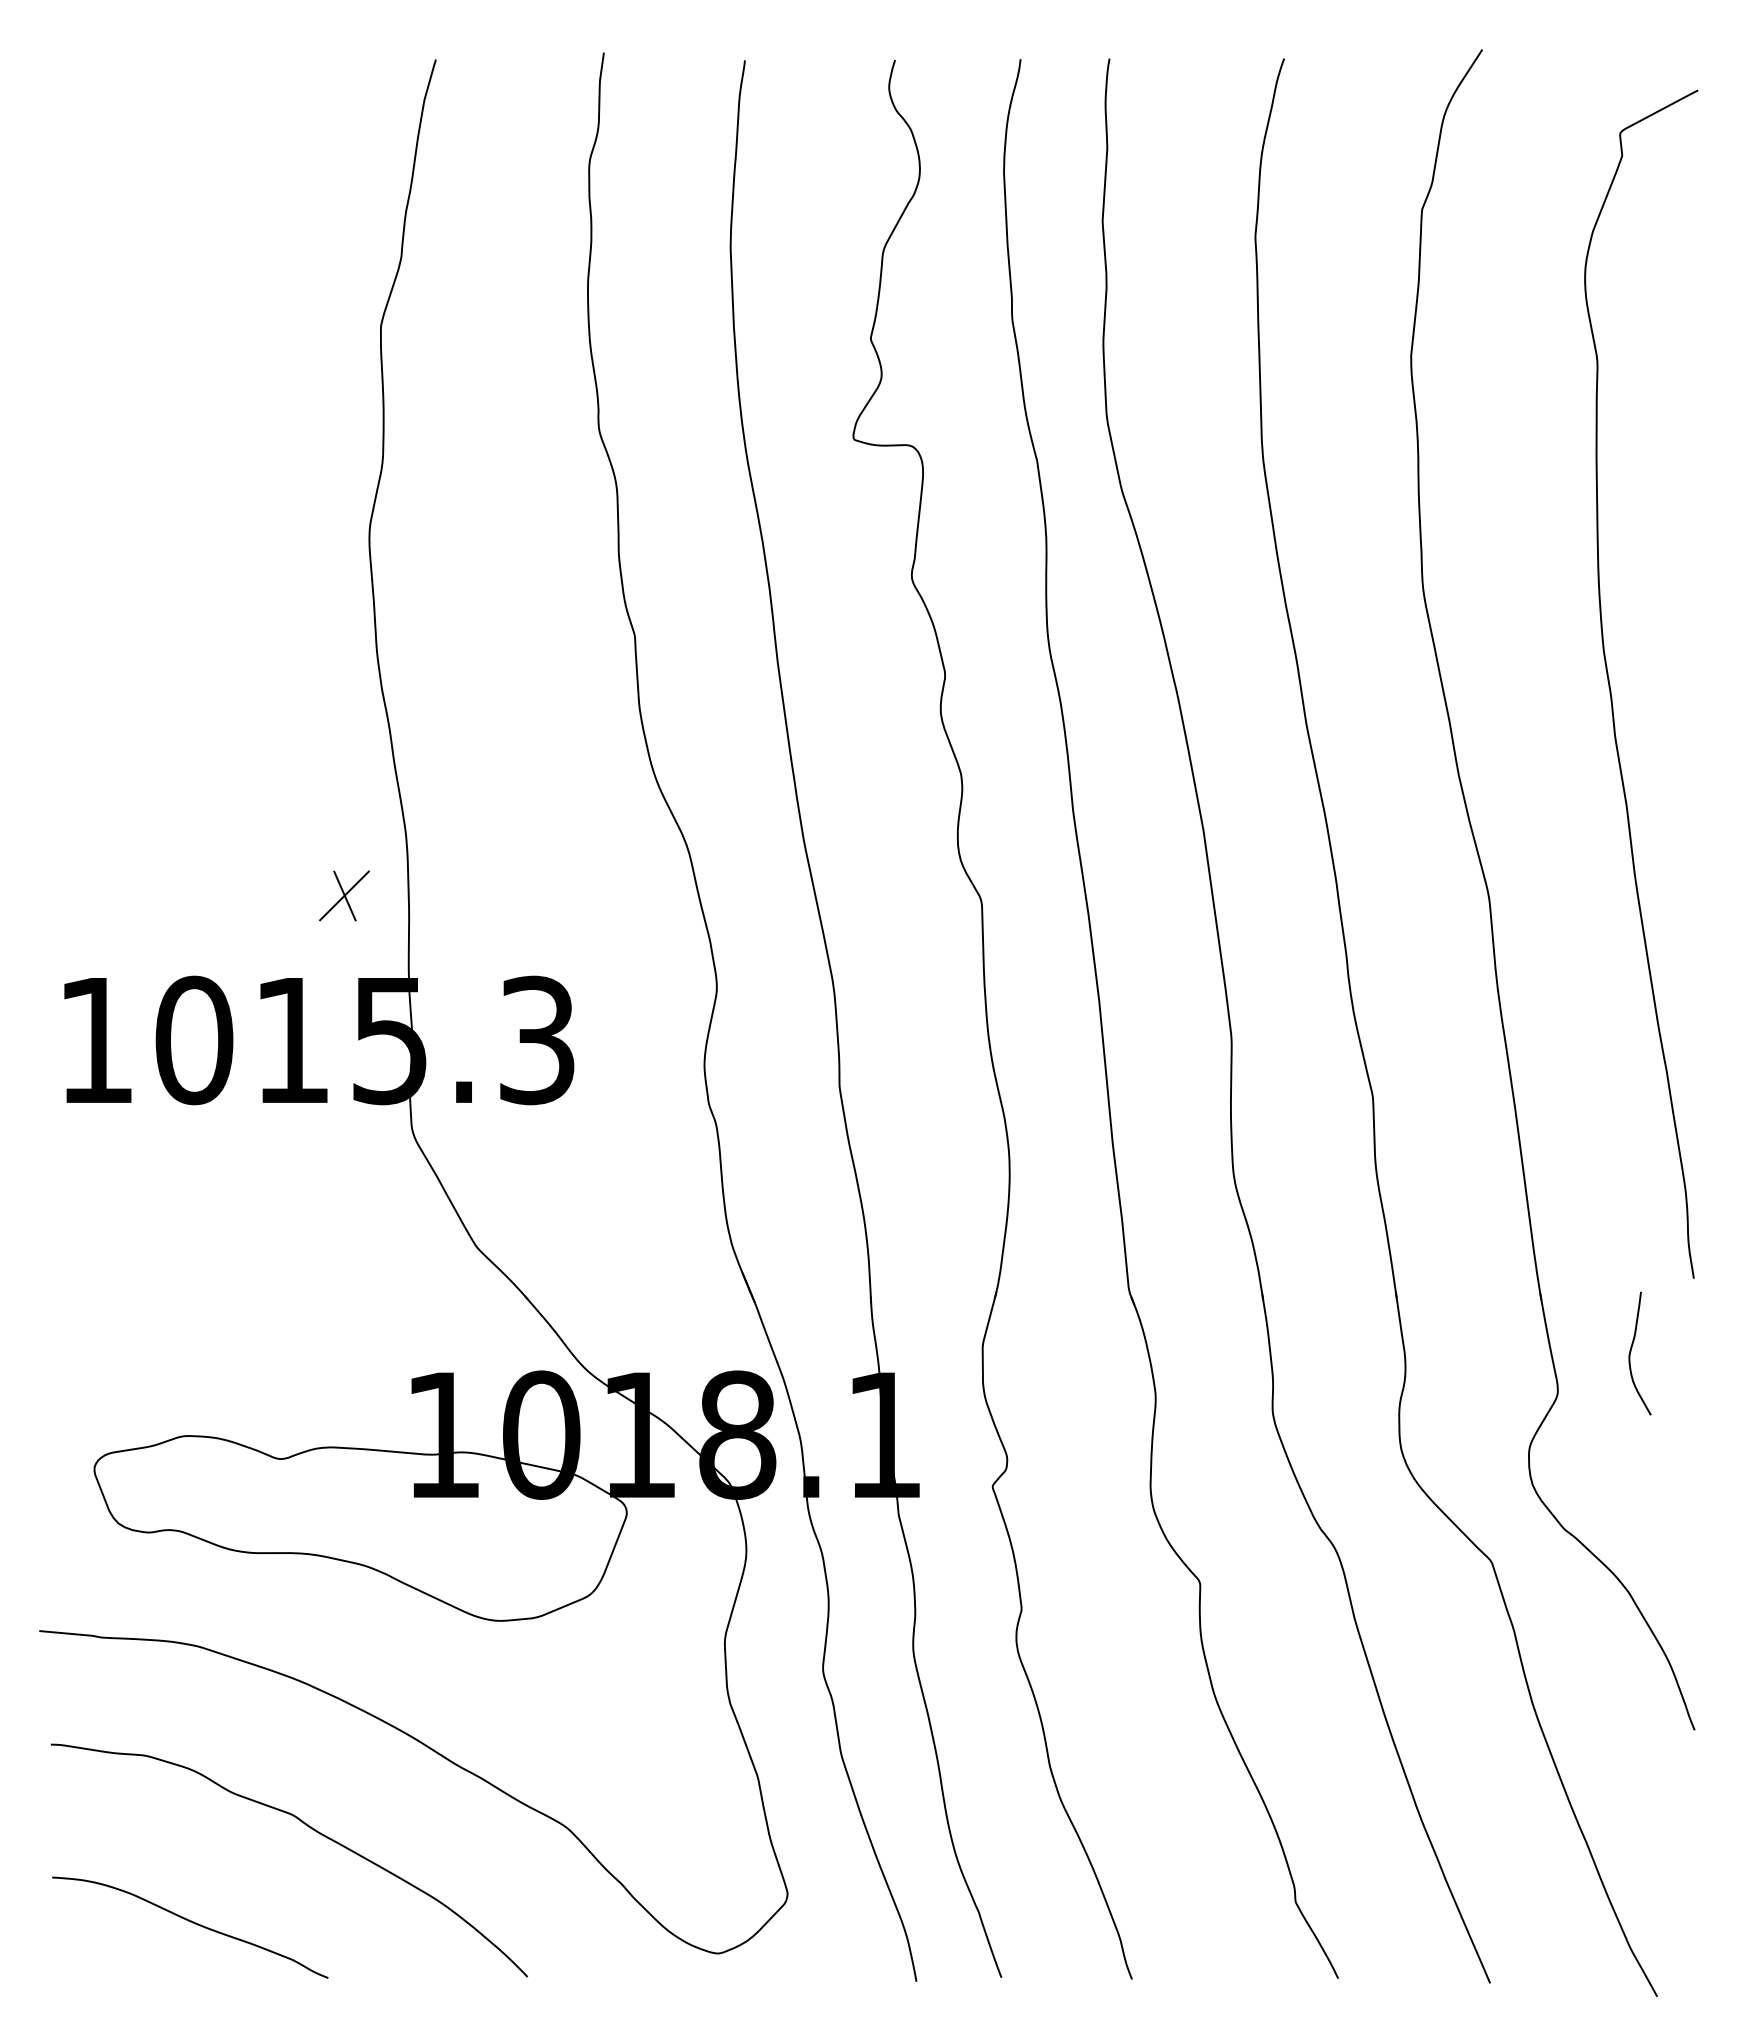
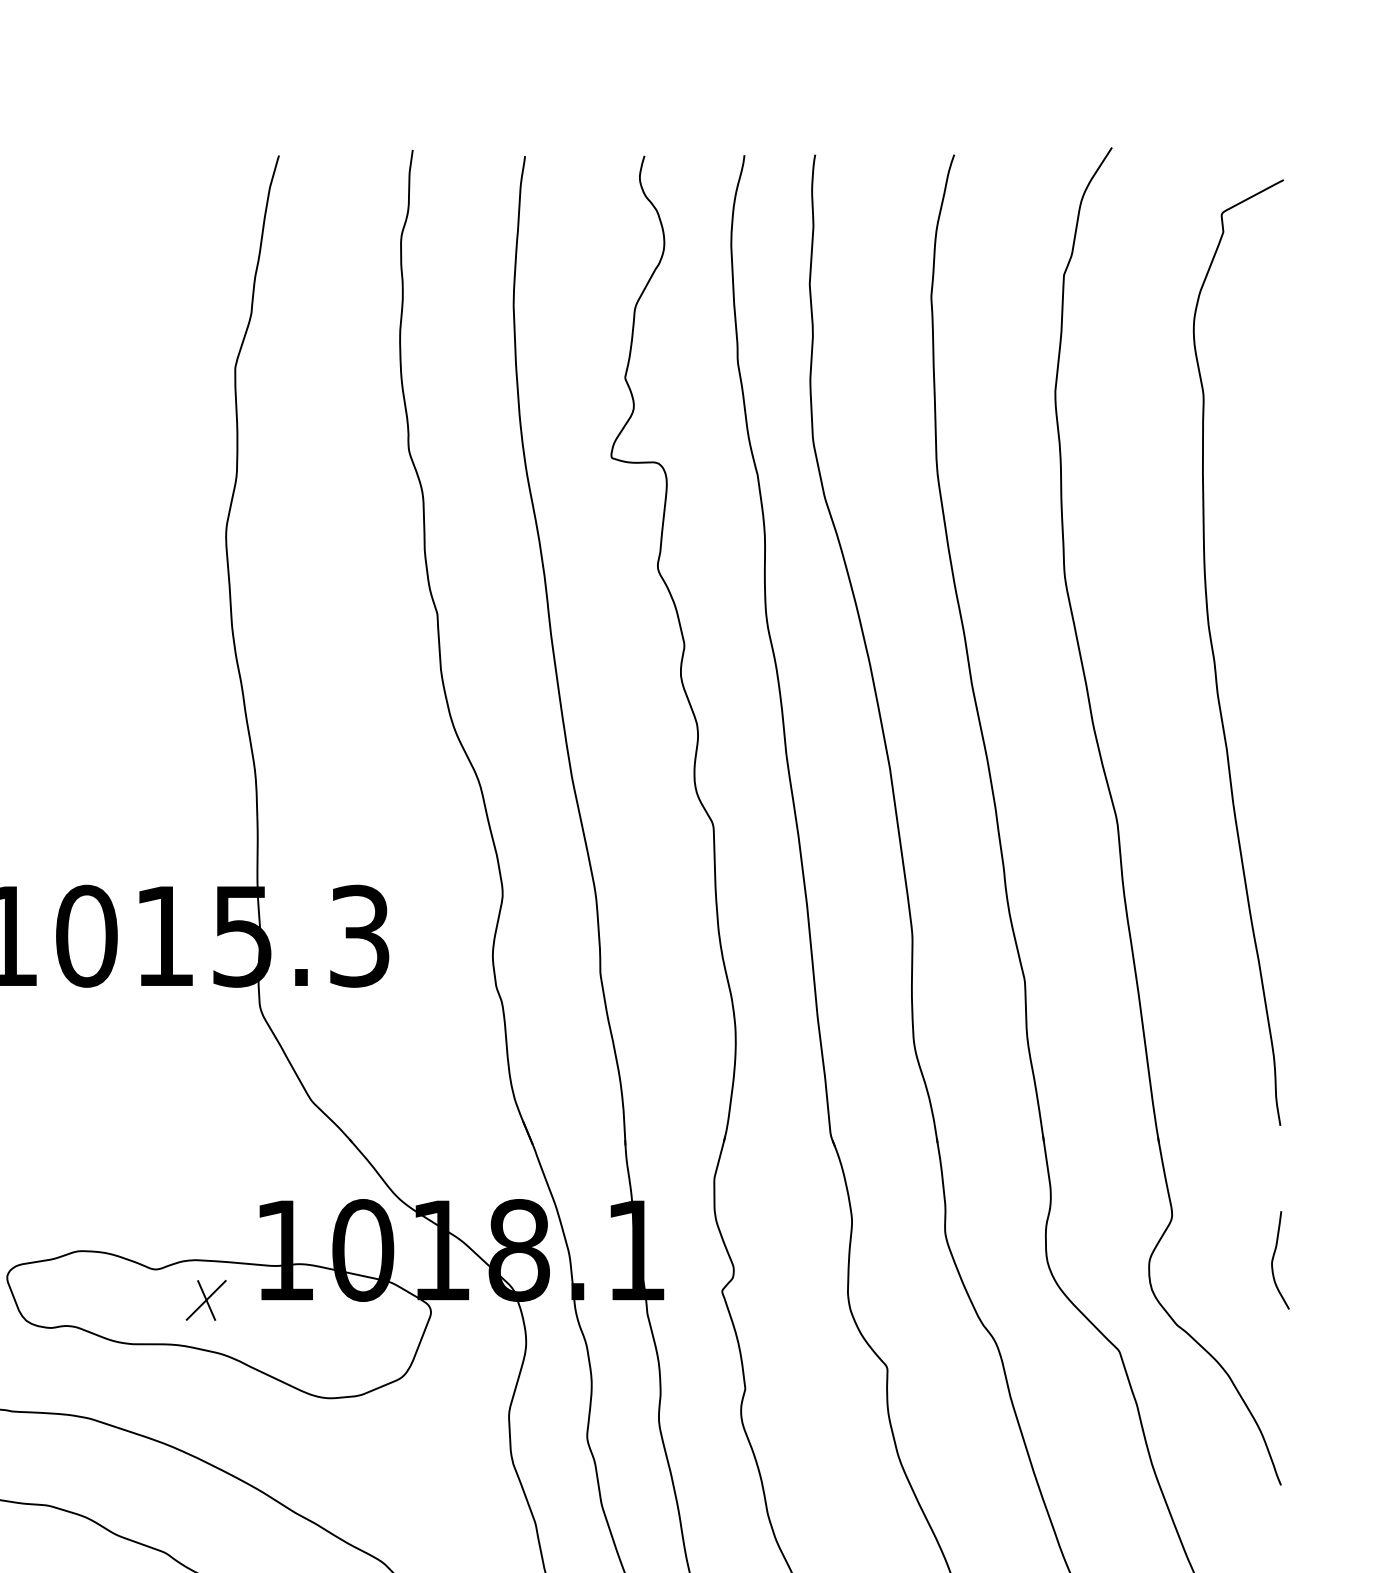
part: (344, 895) -> (206, 1300), moved
curve: (1631, 1352) -> (1273, 1259), moved

